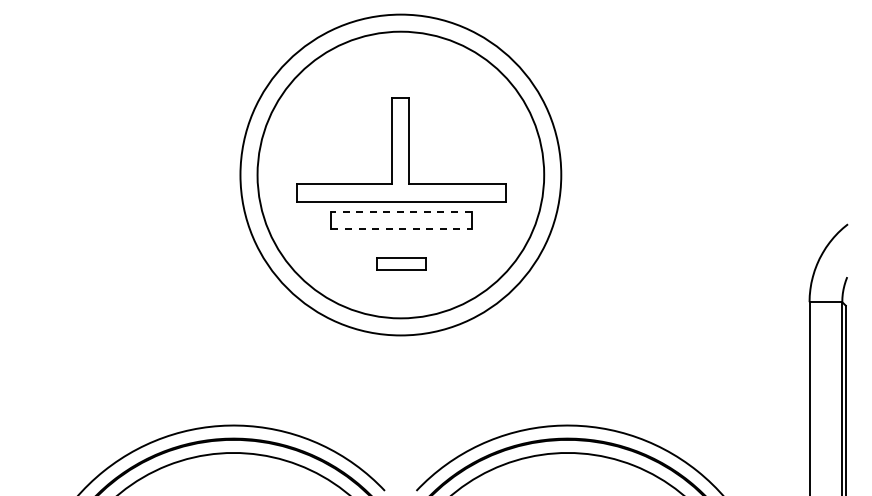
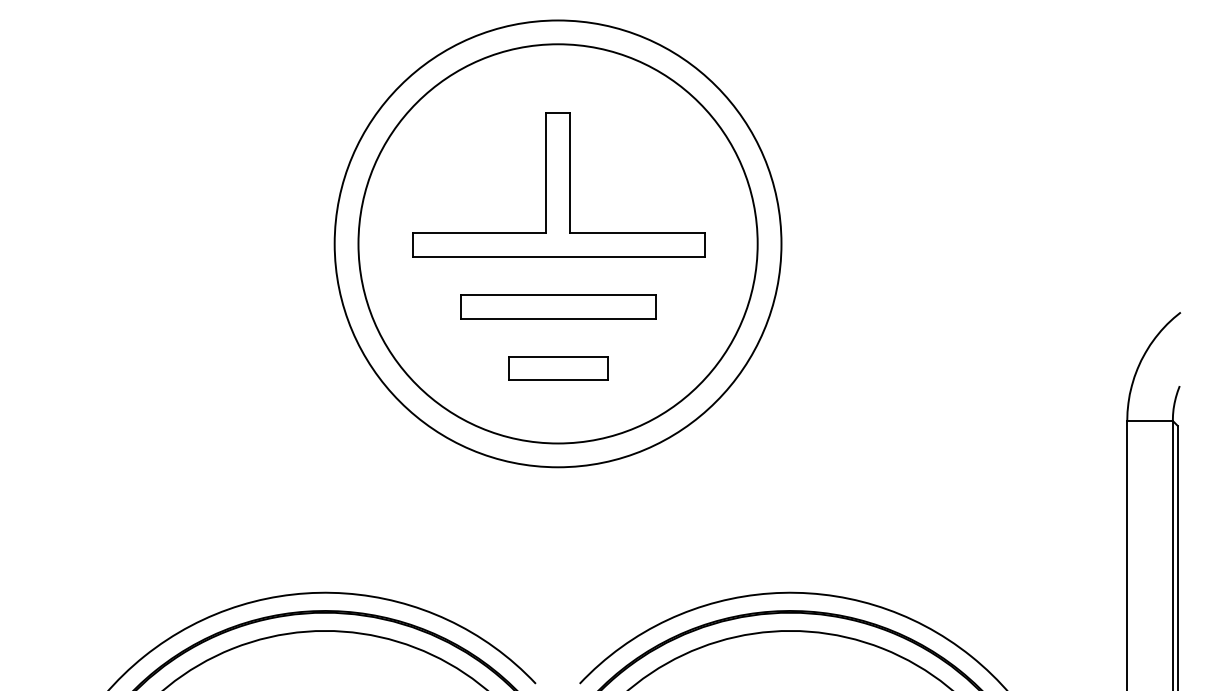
part: (401, 149) -> (558, 184), moved
line: (400, 211) -> (557, 294), dashed -> solid
line: (401, 228) -> (558, 318), dashed -> solid
part: (401, 264) -> (558, 368), size x1.43

